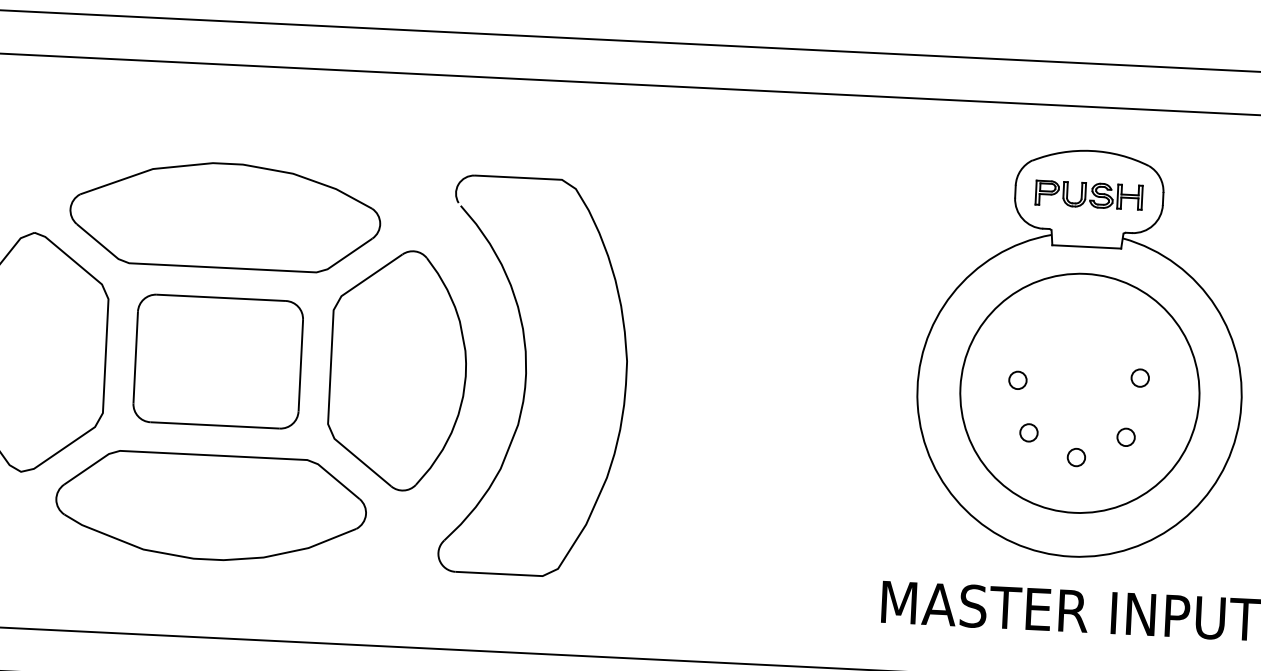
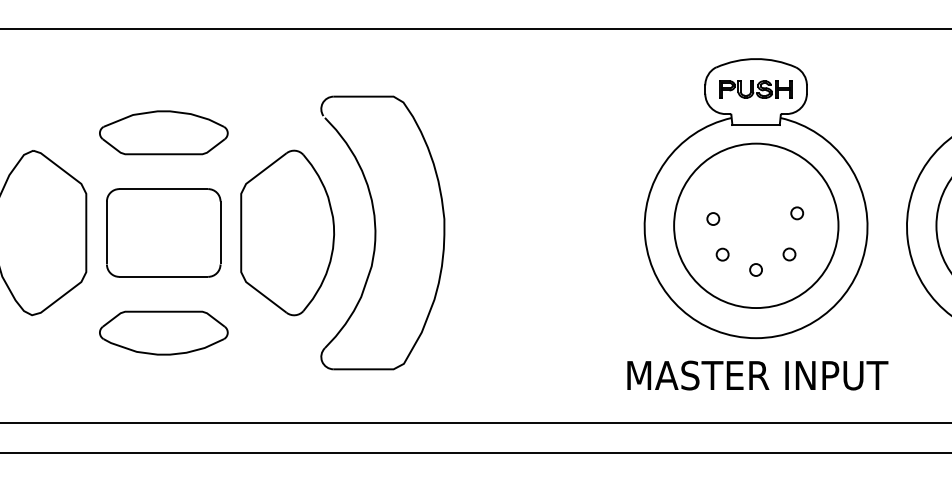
part: (225, 215) -> (163, 132), size x0.6
part: (210, 506) -> (163, 332), size x0.6

